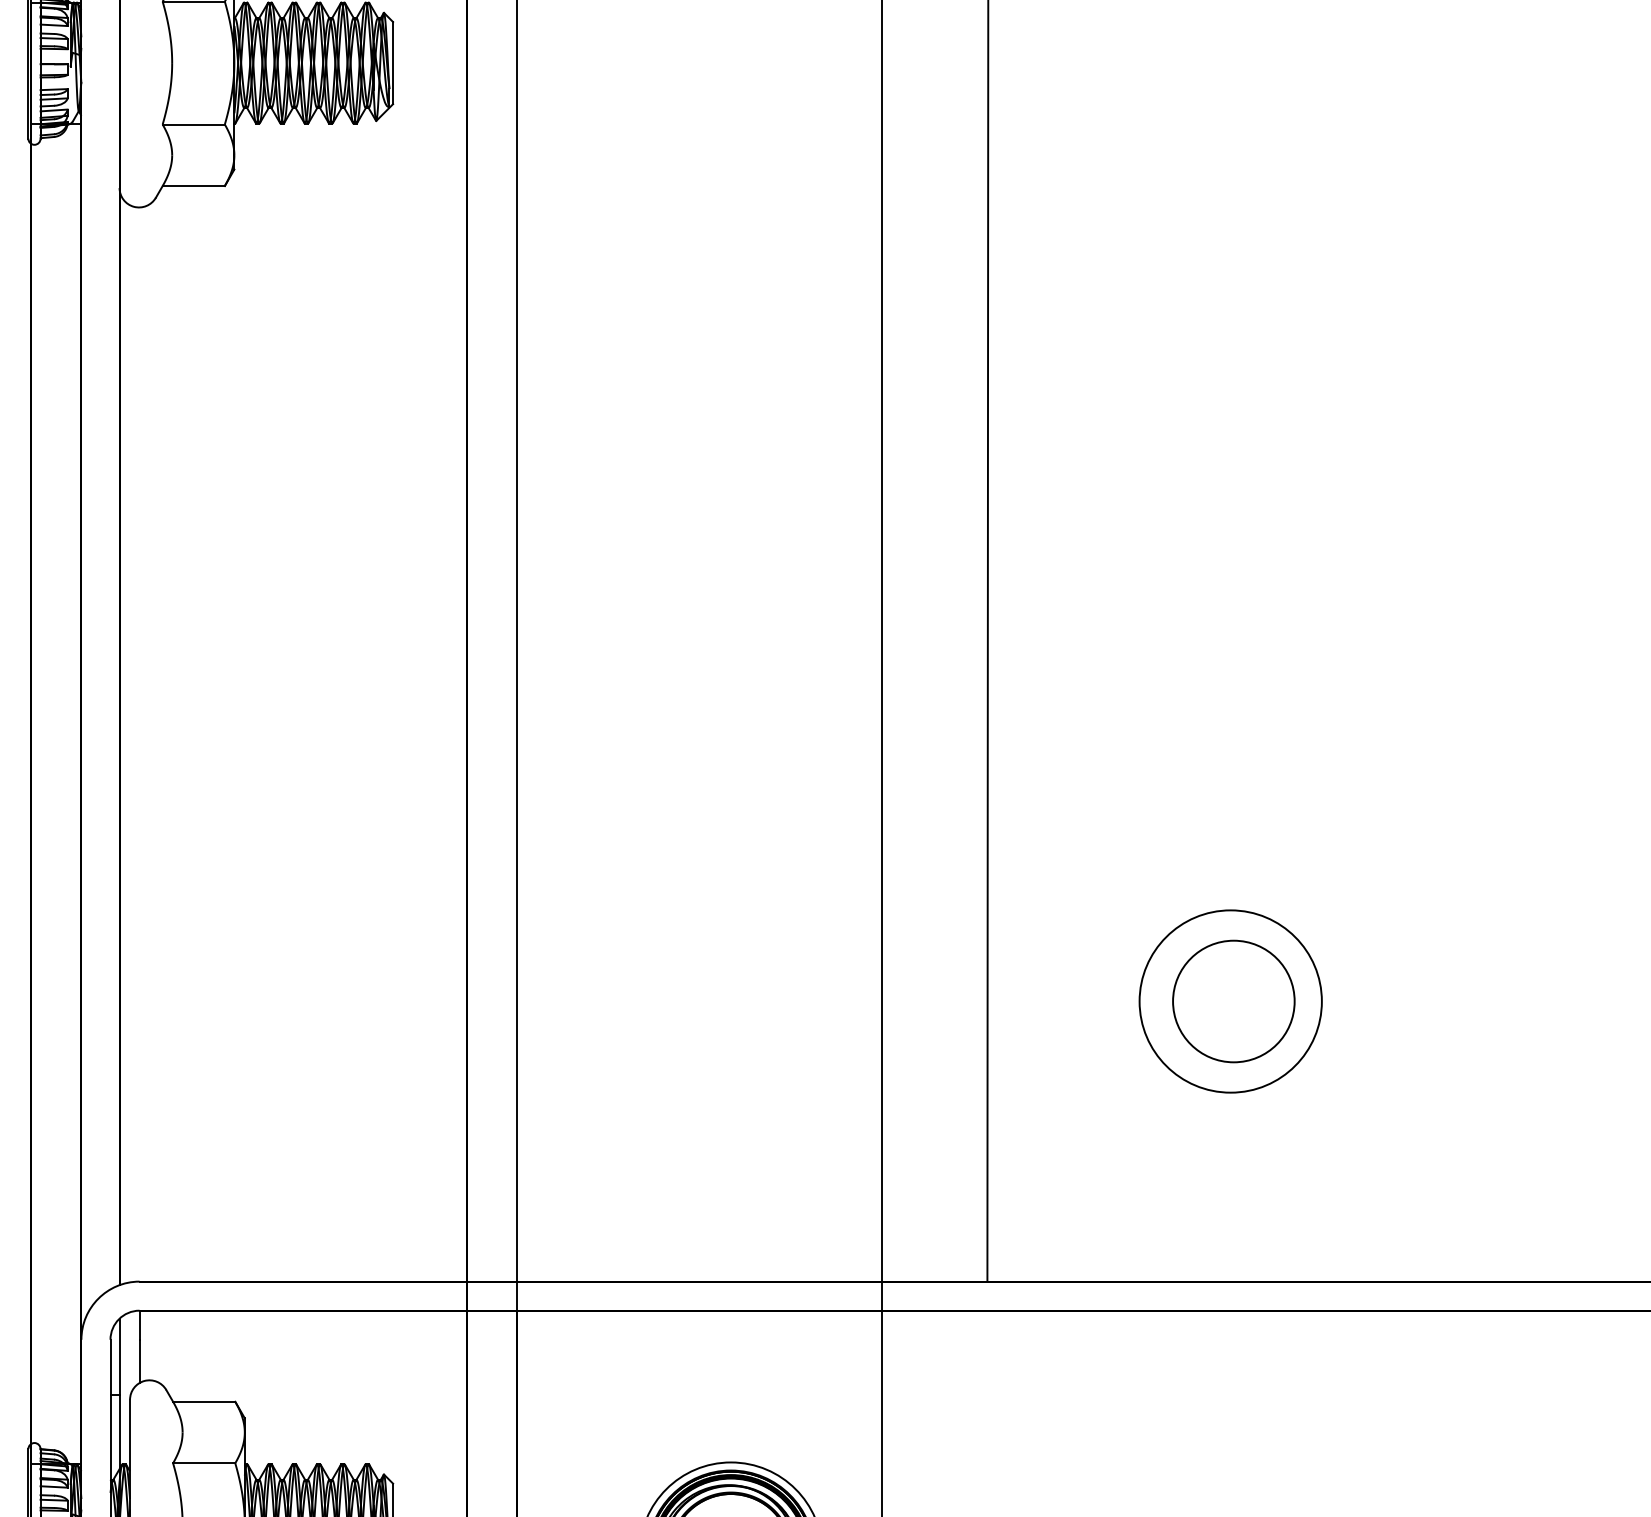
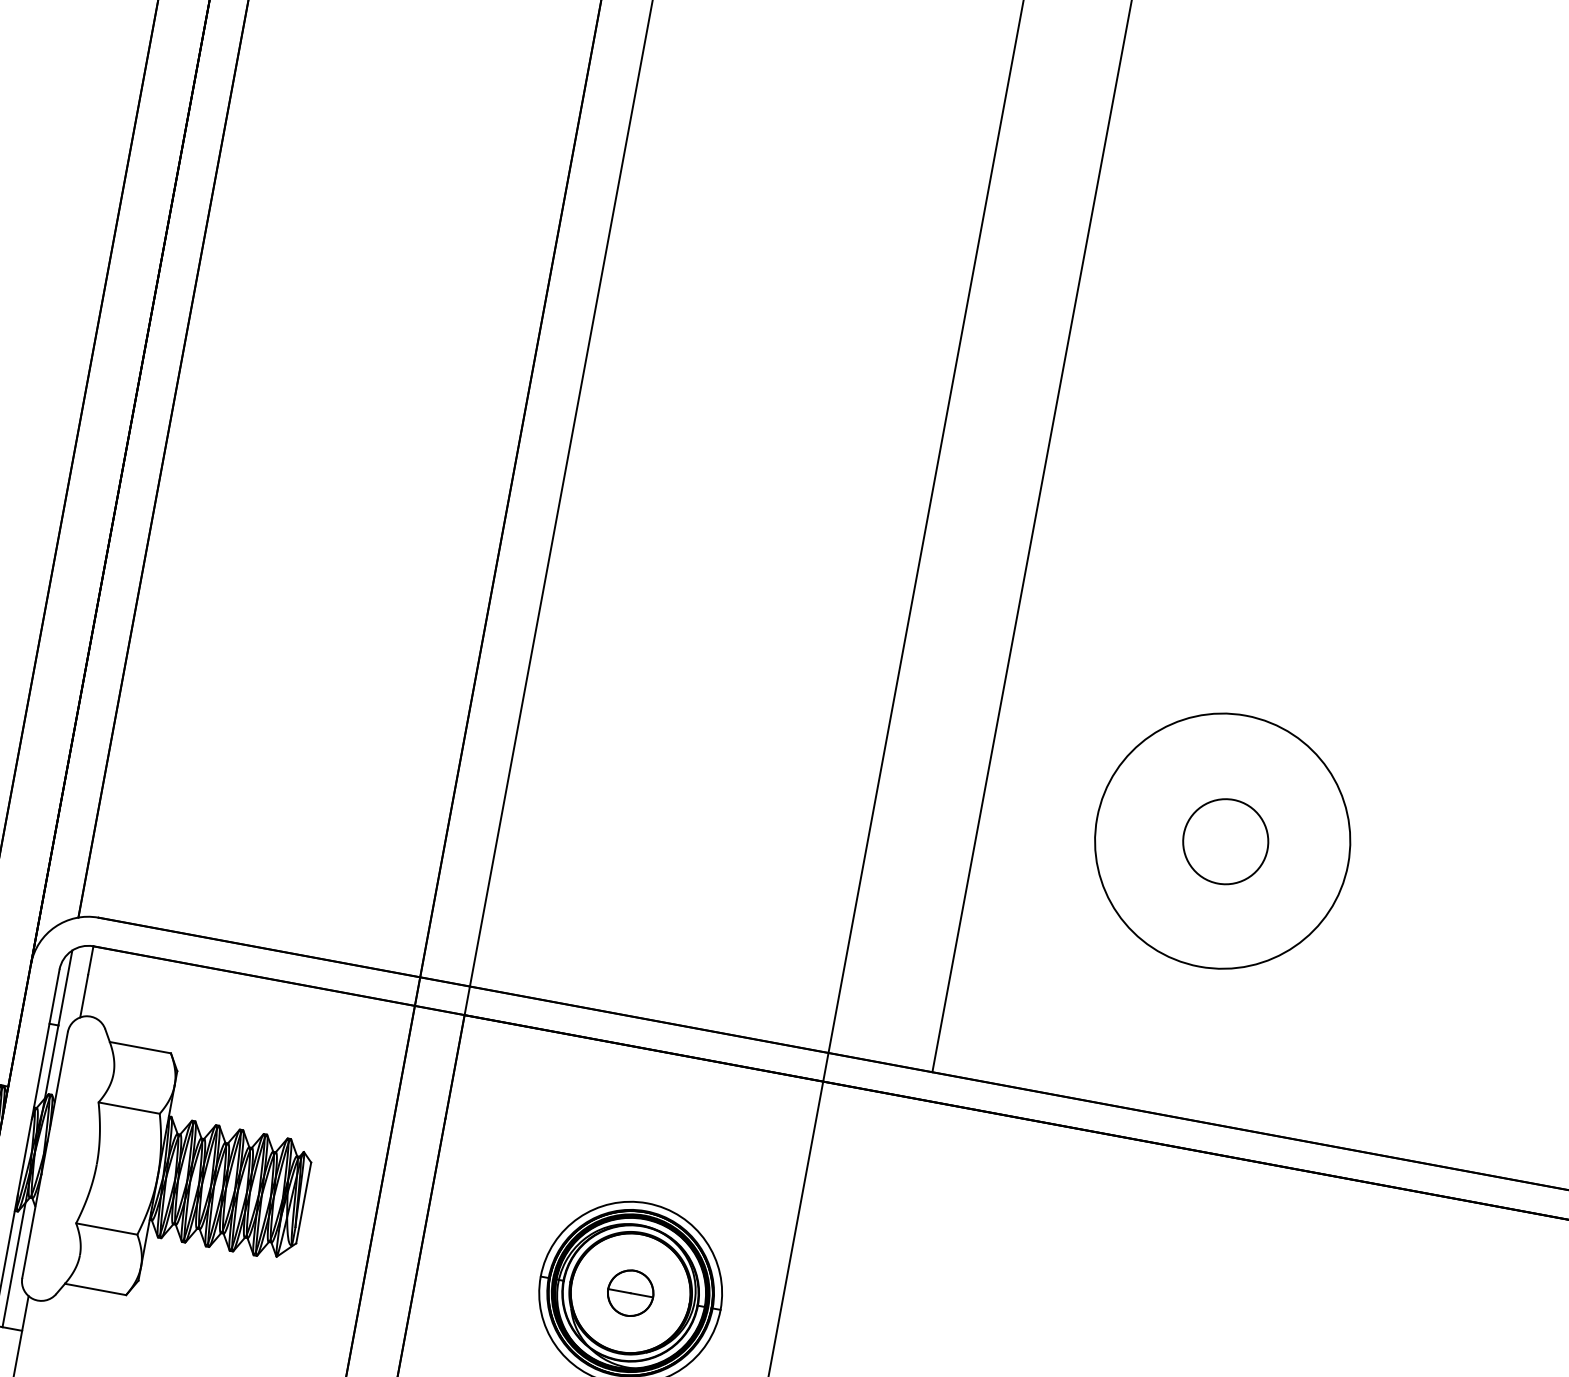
circle: (1230, 1001) -> (1222, 841), size x1.4
circle: (1233, 1001) -> (1225, 841), size x0.7

